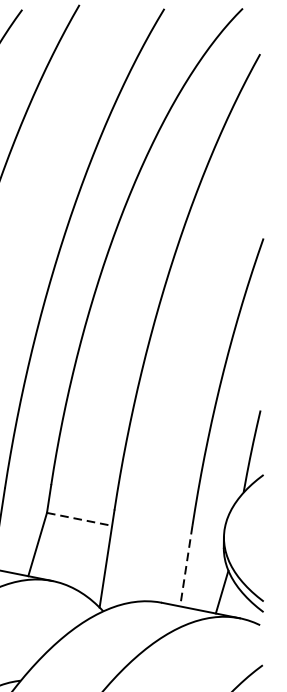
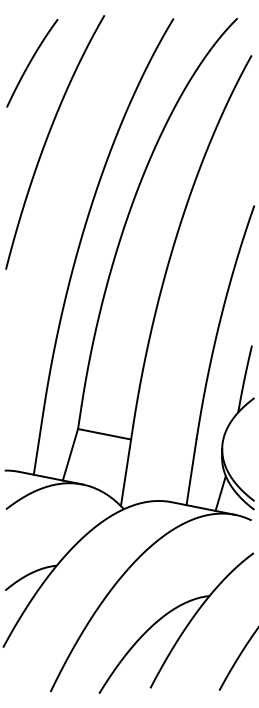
line: (80, 519) -> (105, 434), dashed -> solid
line: (186, 566) -> (191, 472), dashed -> solid

